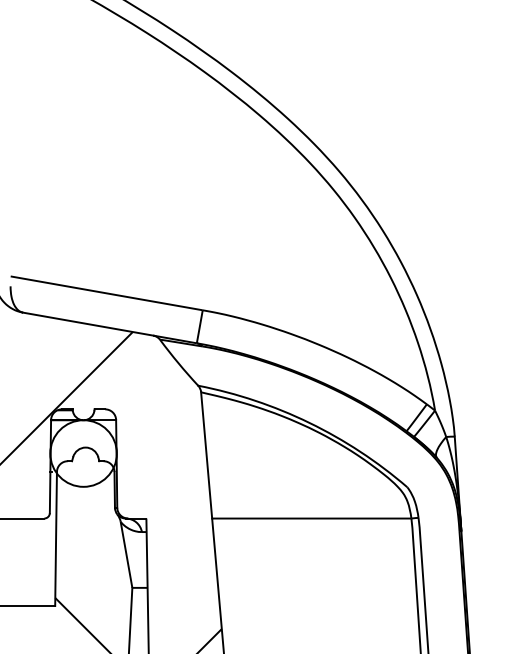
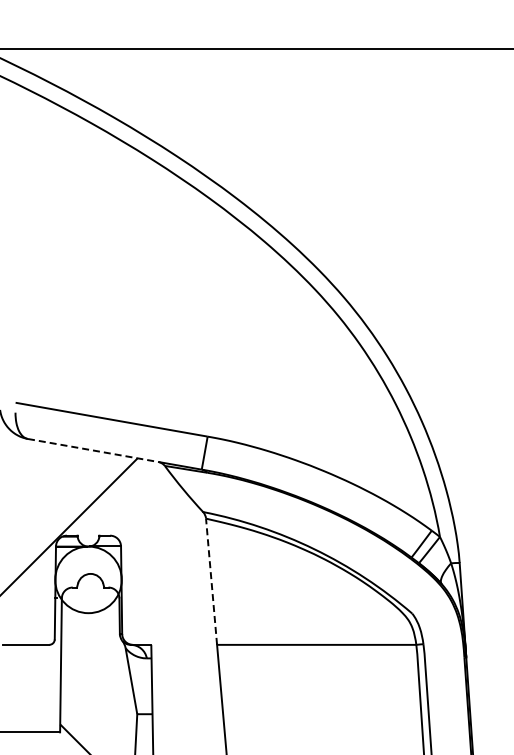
line: (88, 324) -> (93, 450), solid -> dashed
line: (206, 455) -> (211, 581), solid -> dashed

